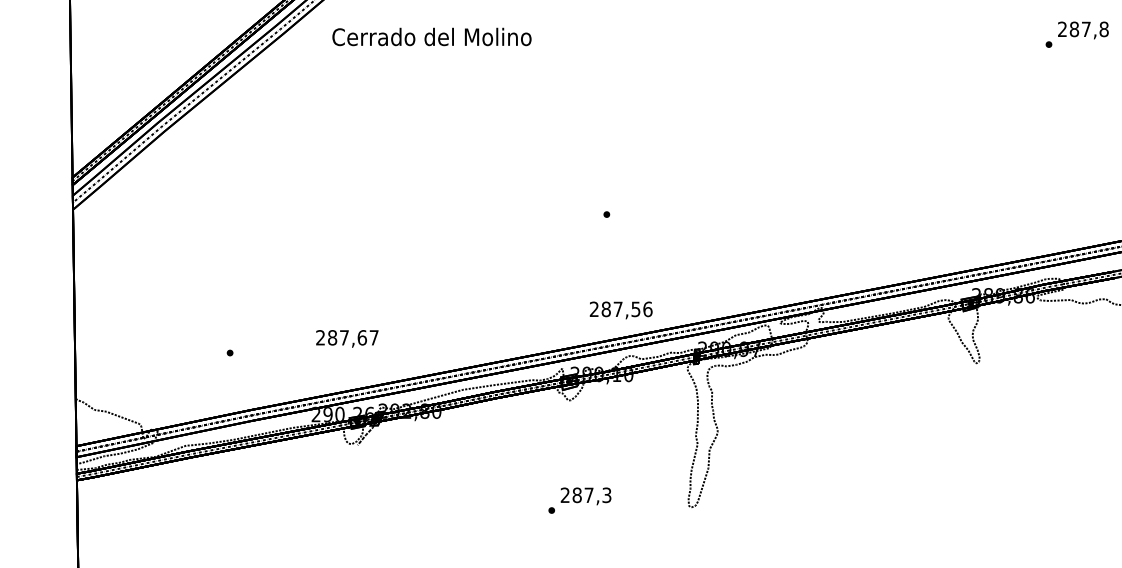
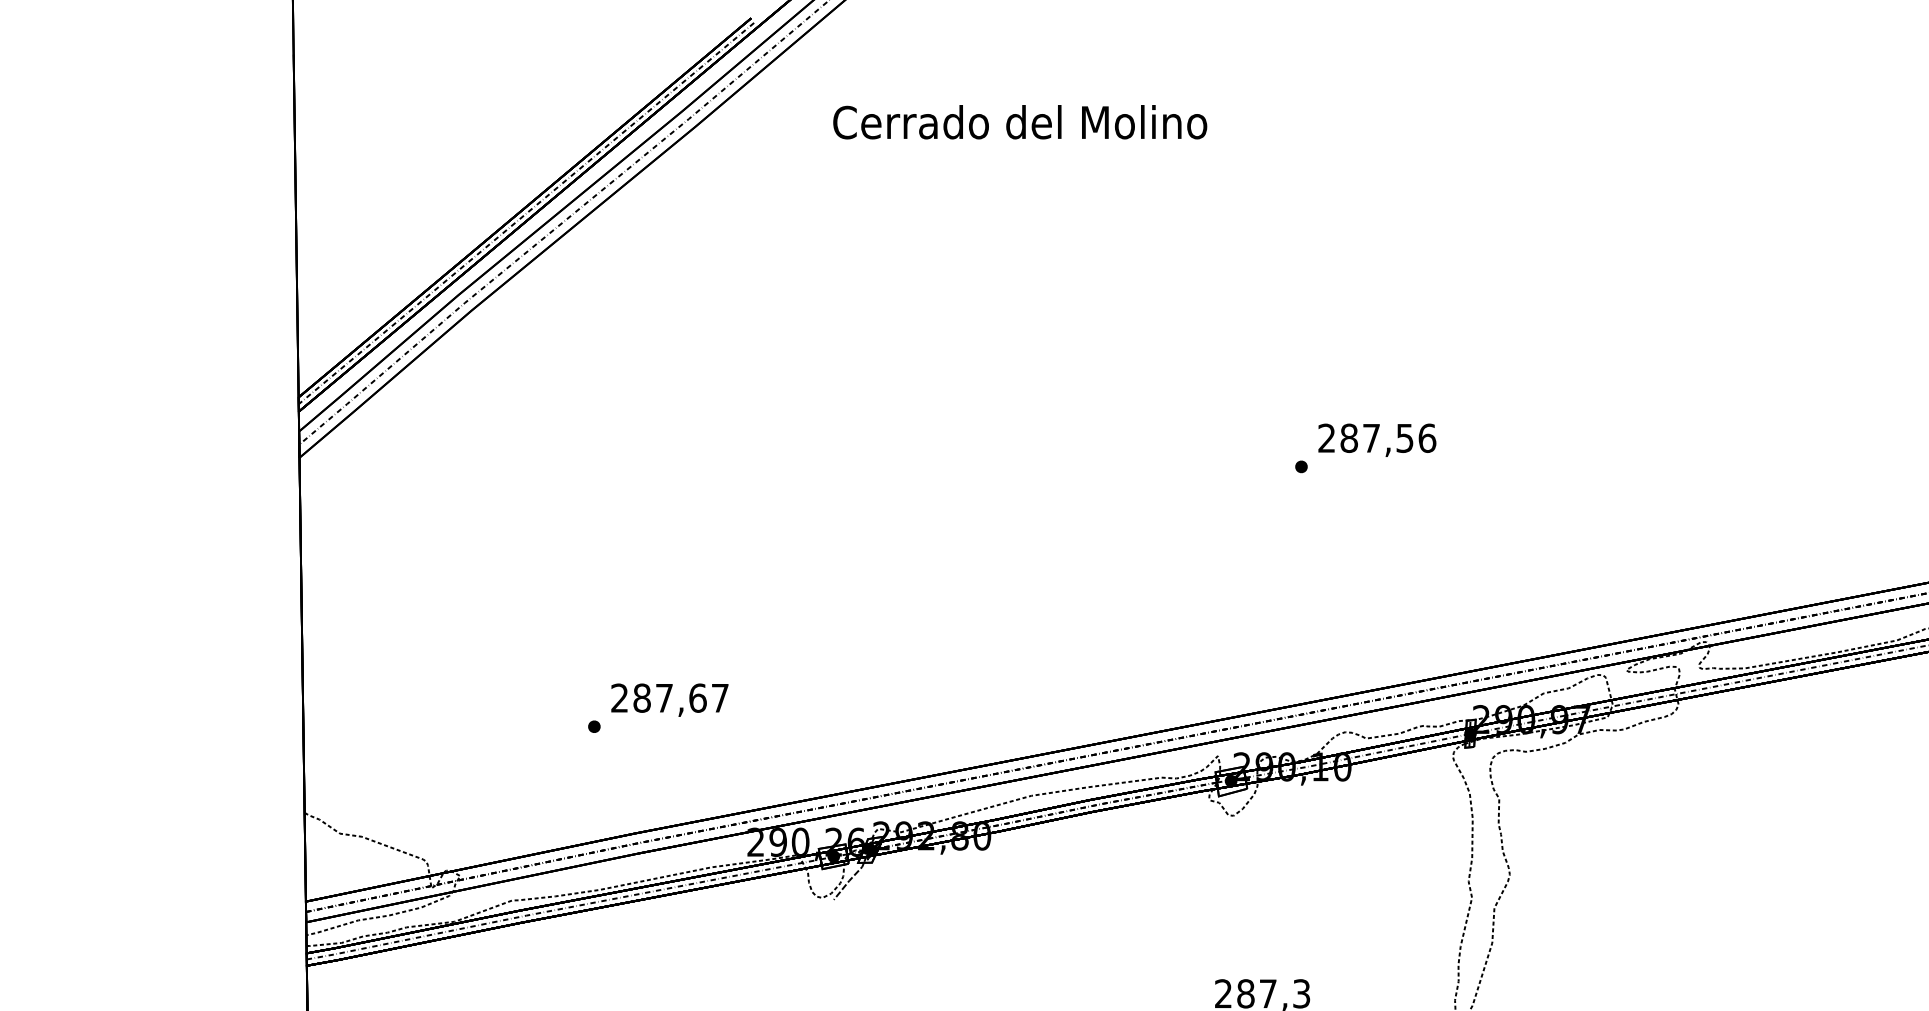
text: (431, 36) -> (1019, 121), moved
text: (620, 310) -> (1375, 440), moved
text: (347, 338) -> (670, 699), moved

